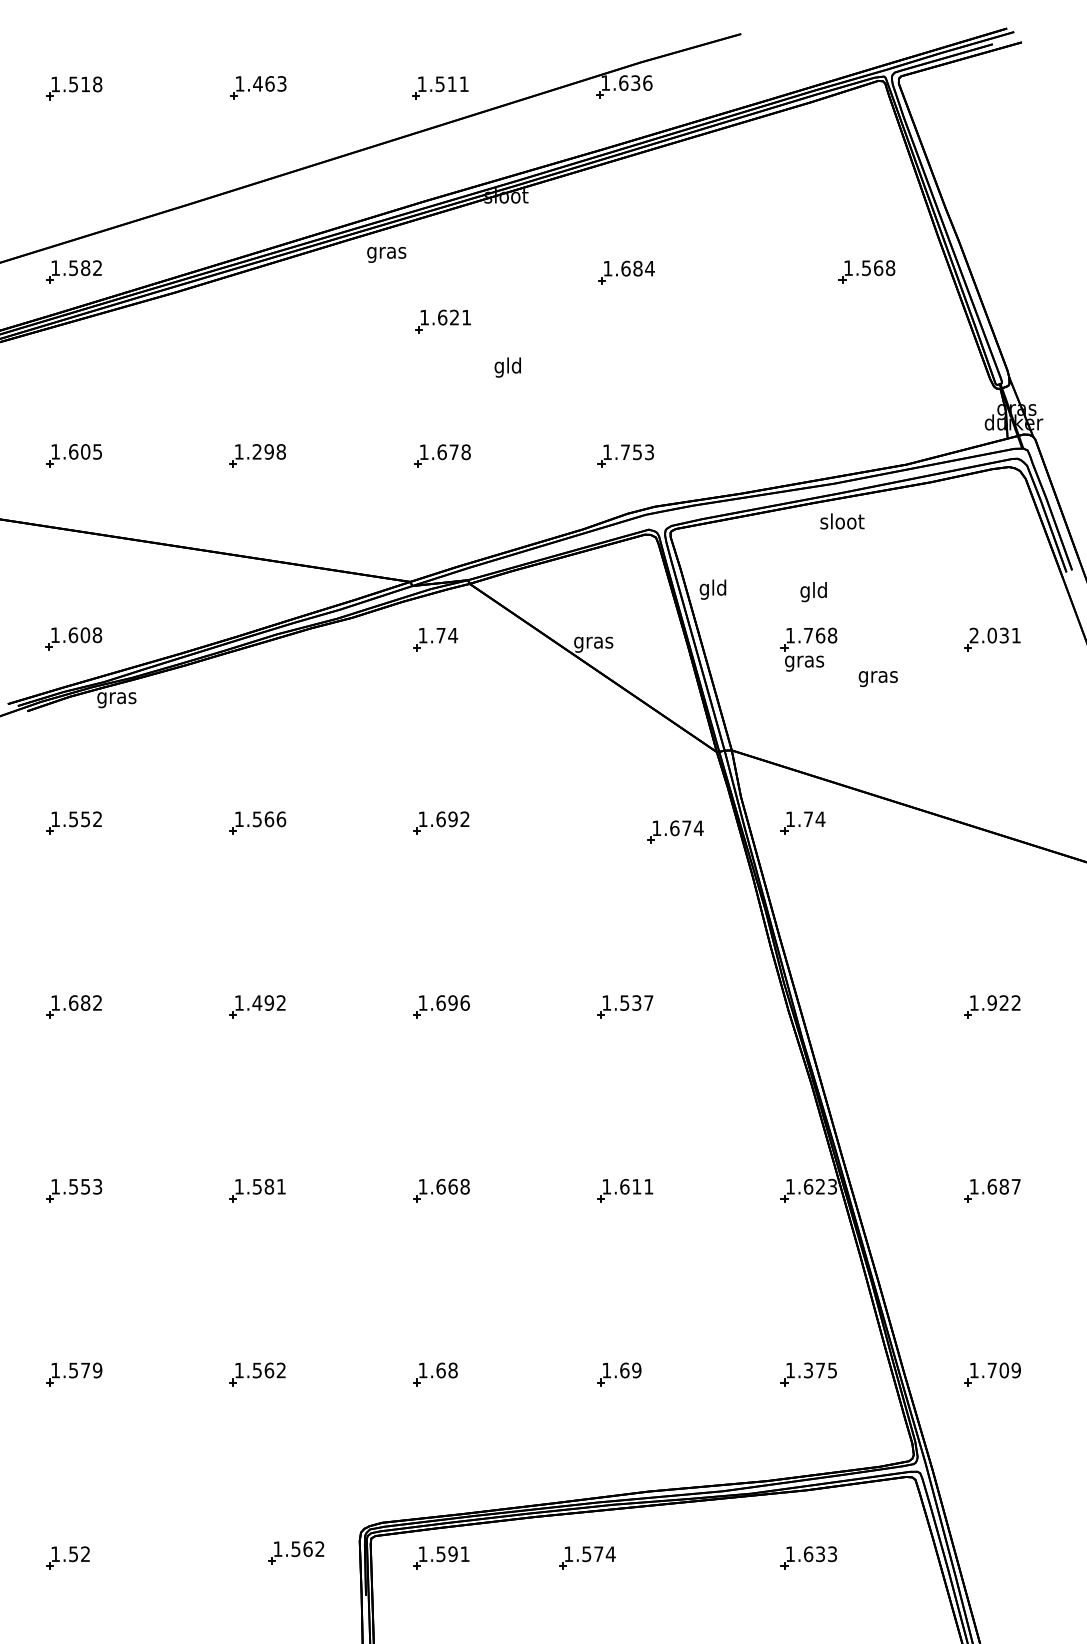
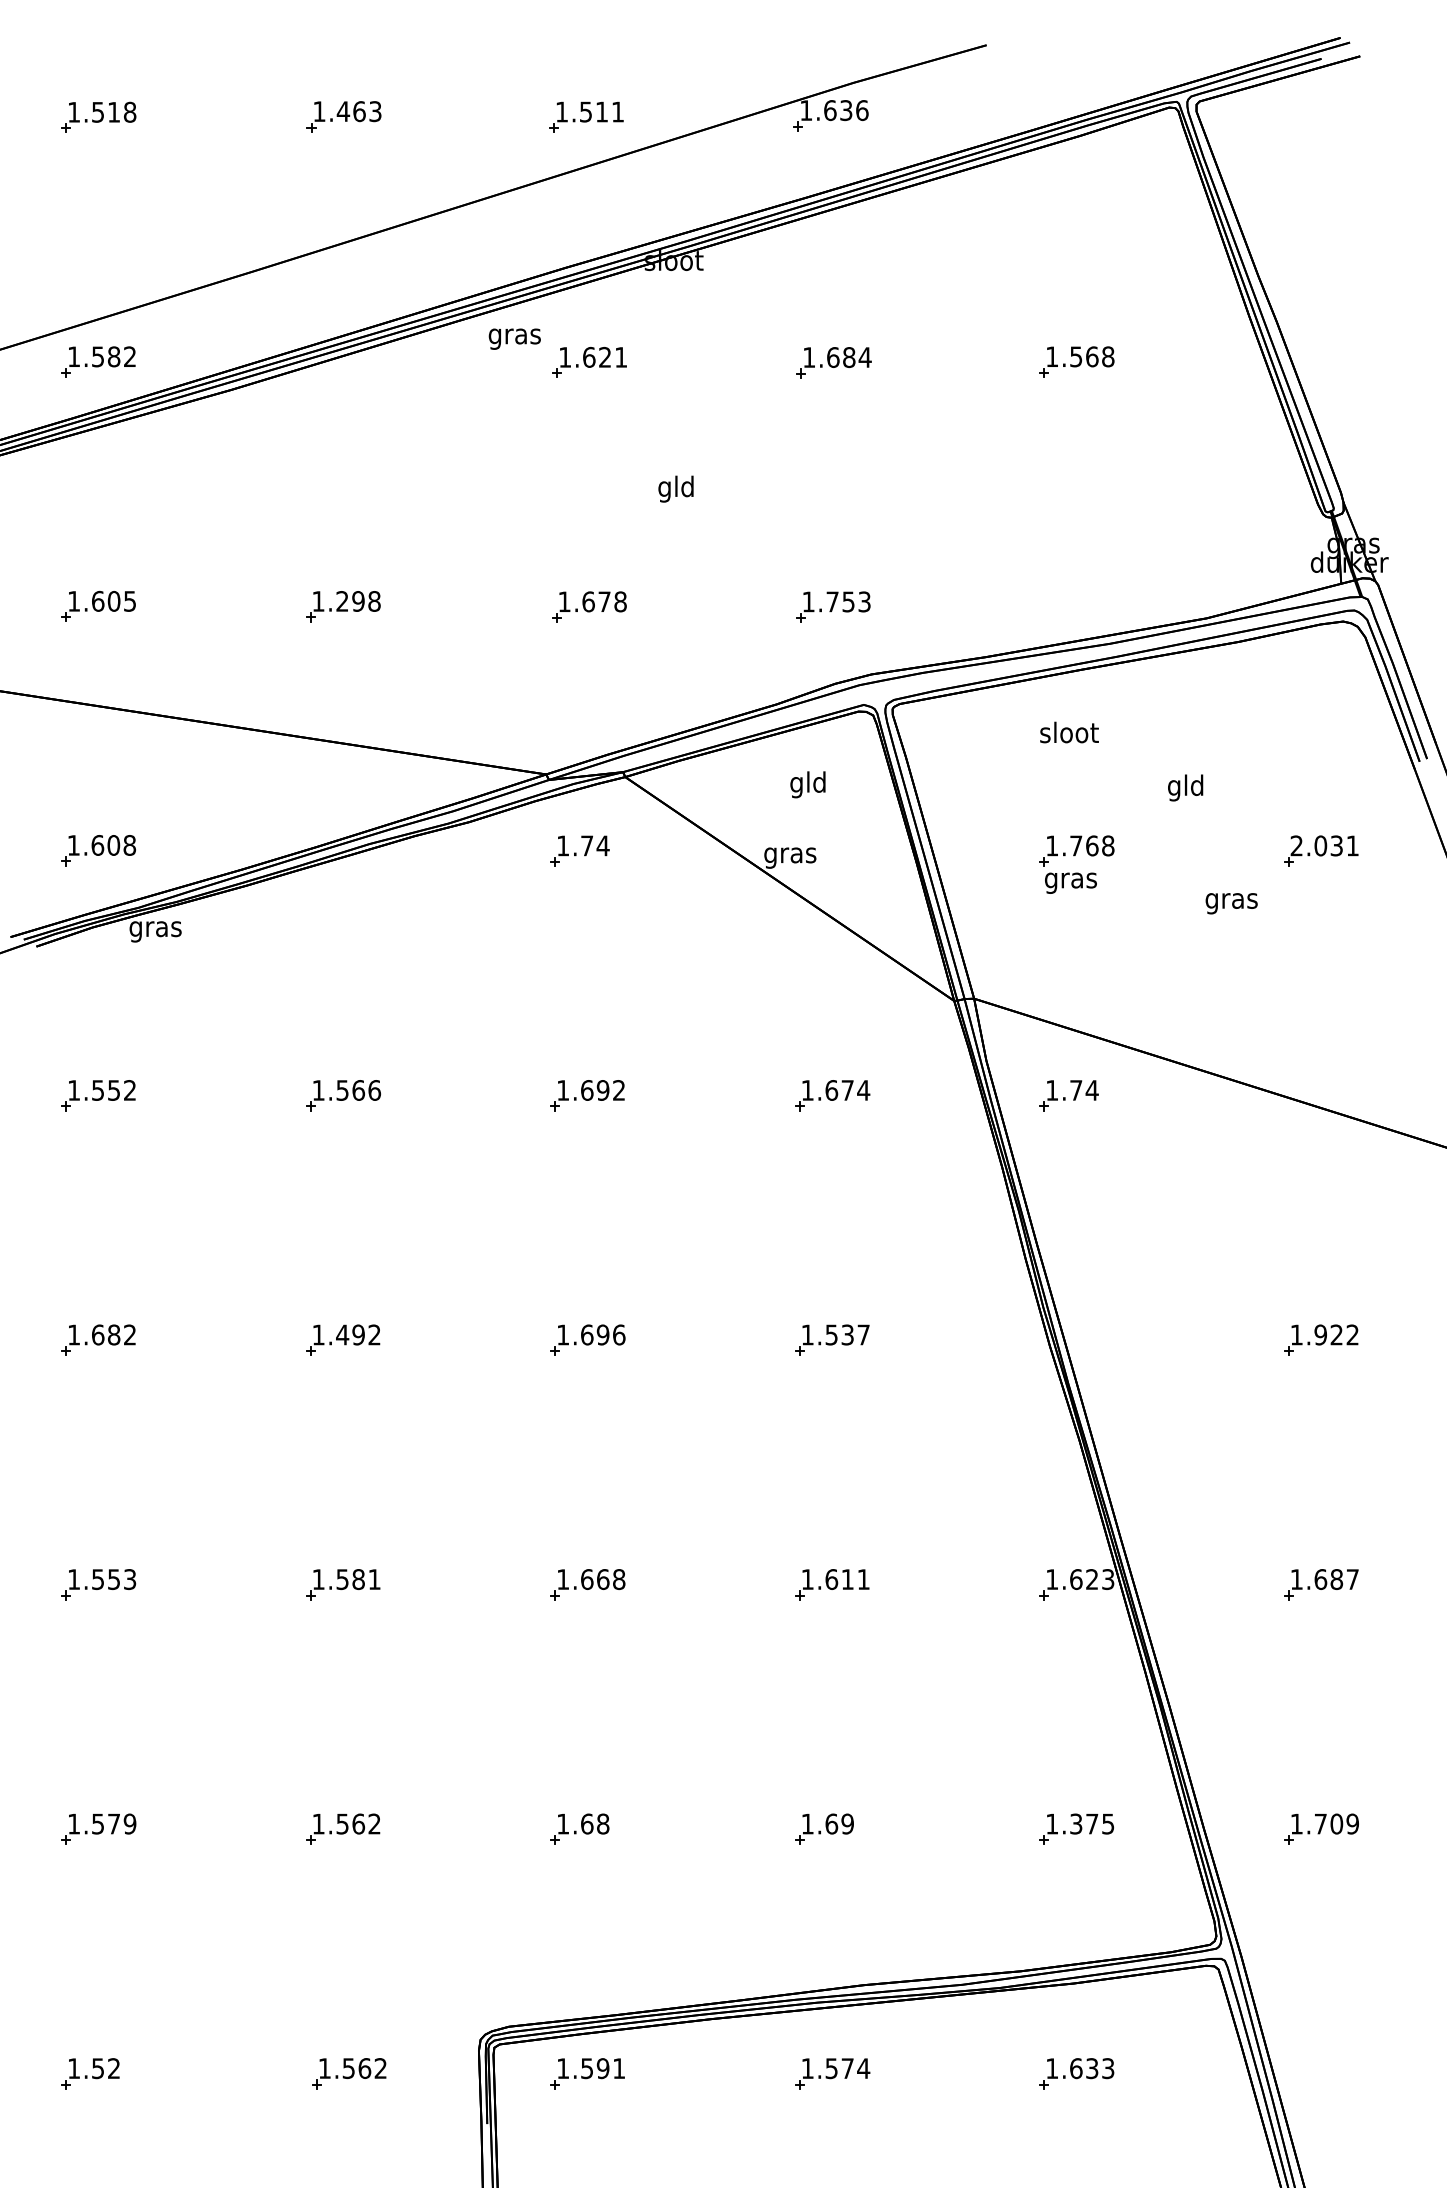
part: (866, 271) -> (1076, 361), moved
part: (442, 321) -> (589, 362), moved
text: (842, 521) -> (1069, 732), moved
text: (712, 589) -> (807, 784), moved
text: (813, 592) -> (1185, 788), moved
text: (877, 678) -> (1230, 903), moved
part: (675, 831) -> (832, 1094), moved
part: (296, 1552) -> (349, 2072), moved
part: (587, 1557) -> (832, 2072), moved

